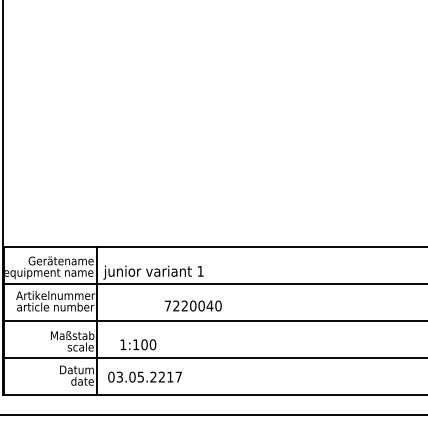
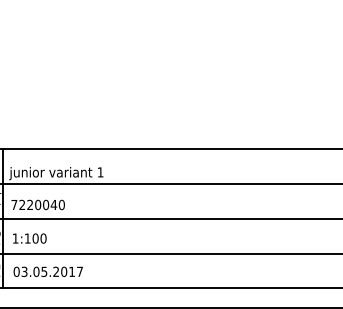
text: (193, 305) -> (38, 204), moved
text: (138, 344) -> (29, 238), moved
text: (161, 376) -> (63, 271), 03.05.2217 -> 03.05.2017

